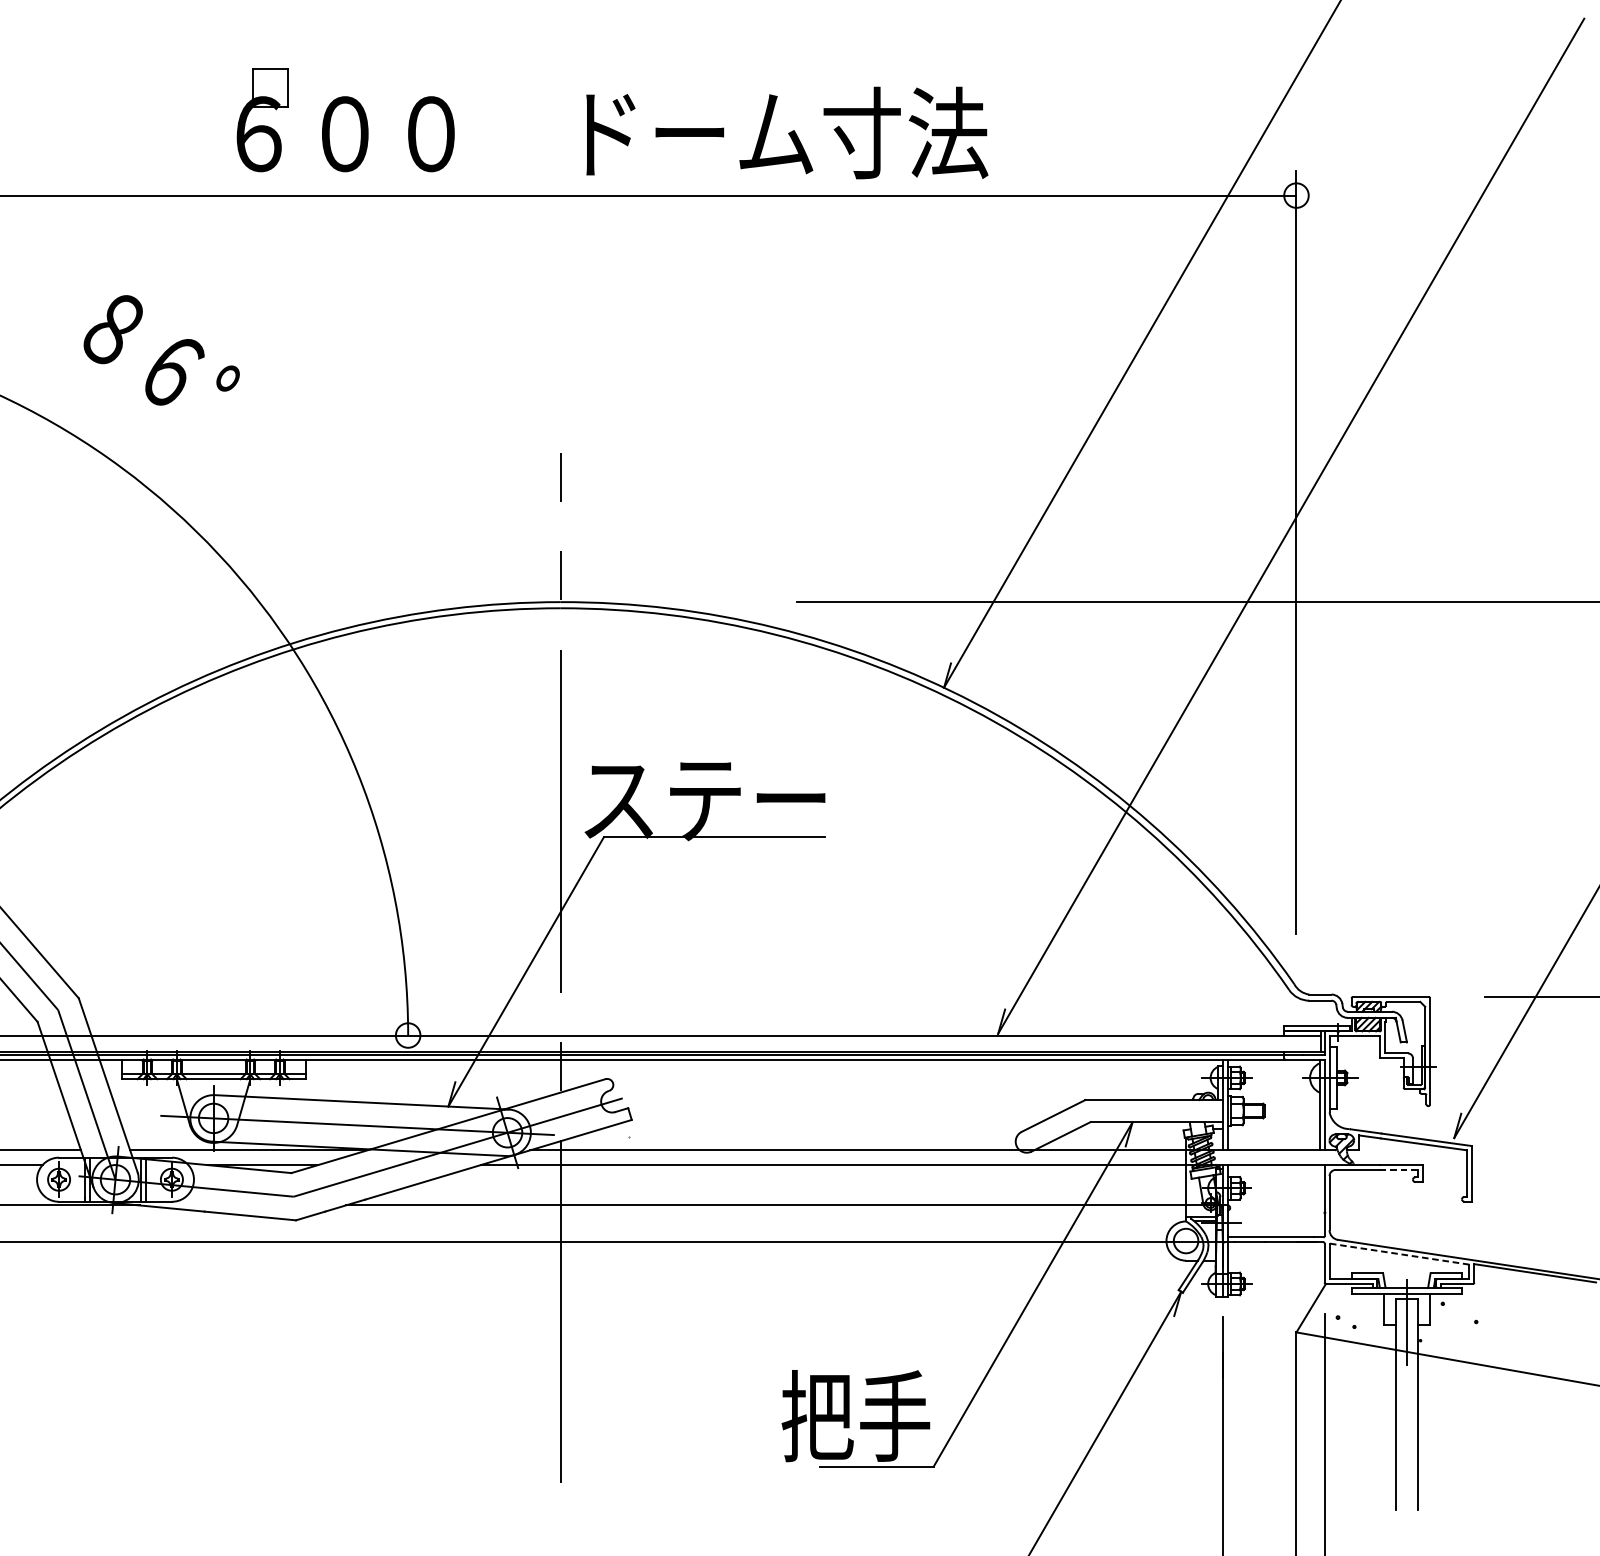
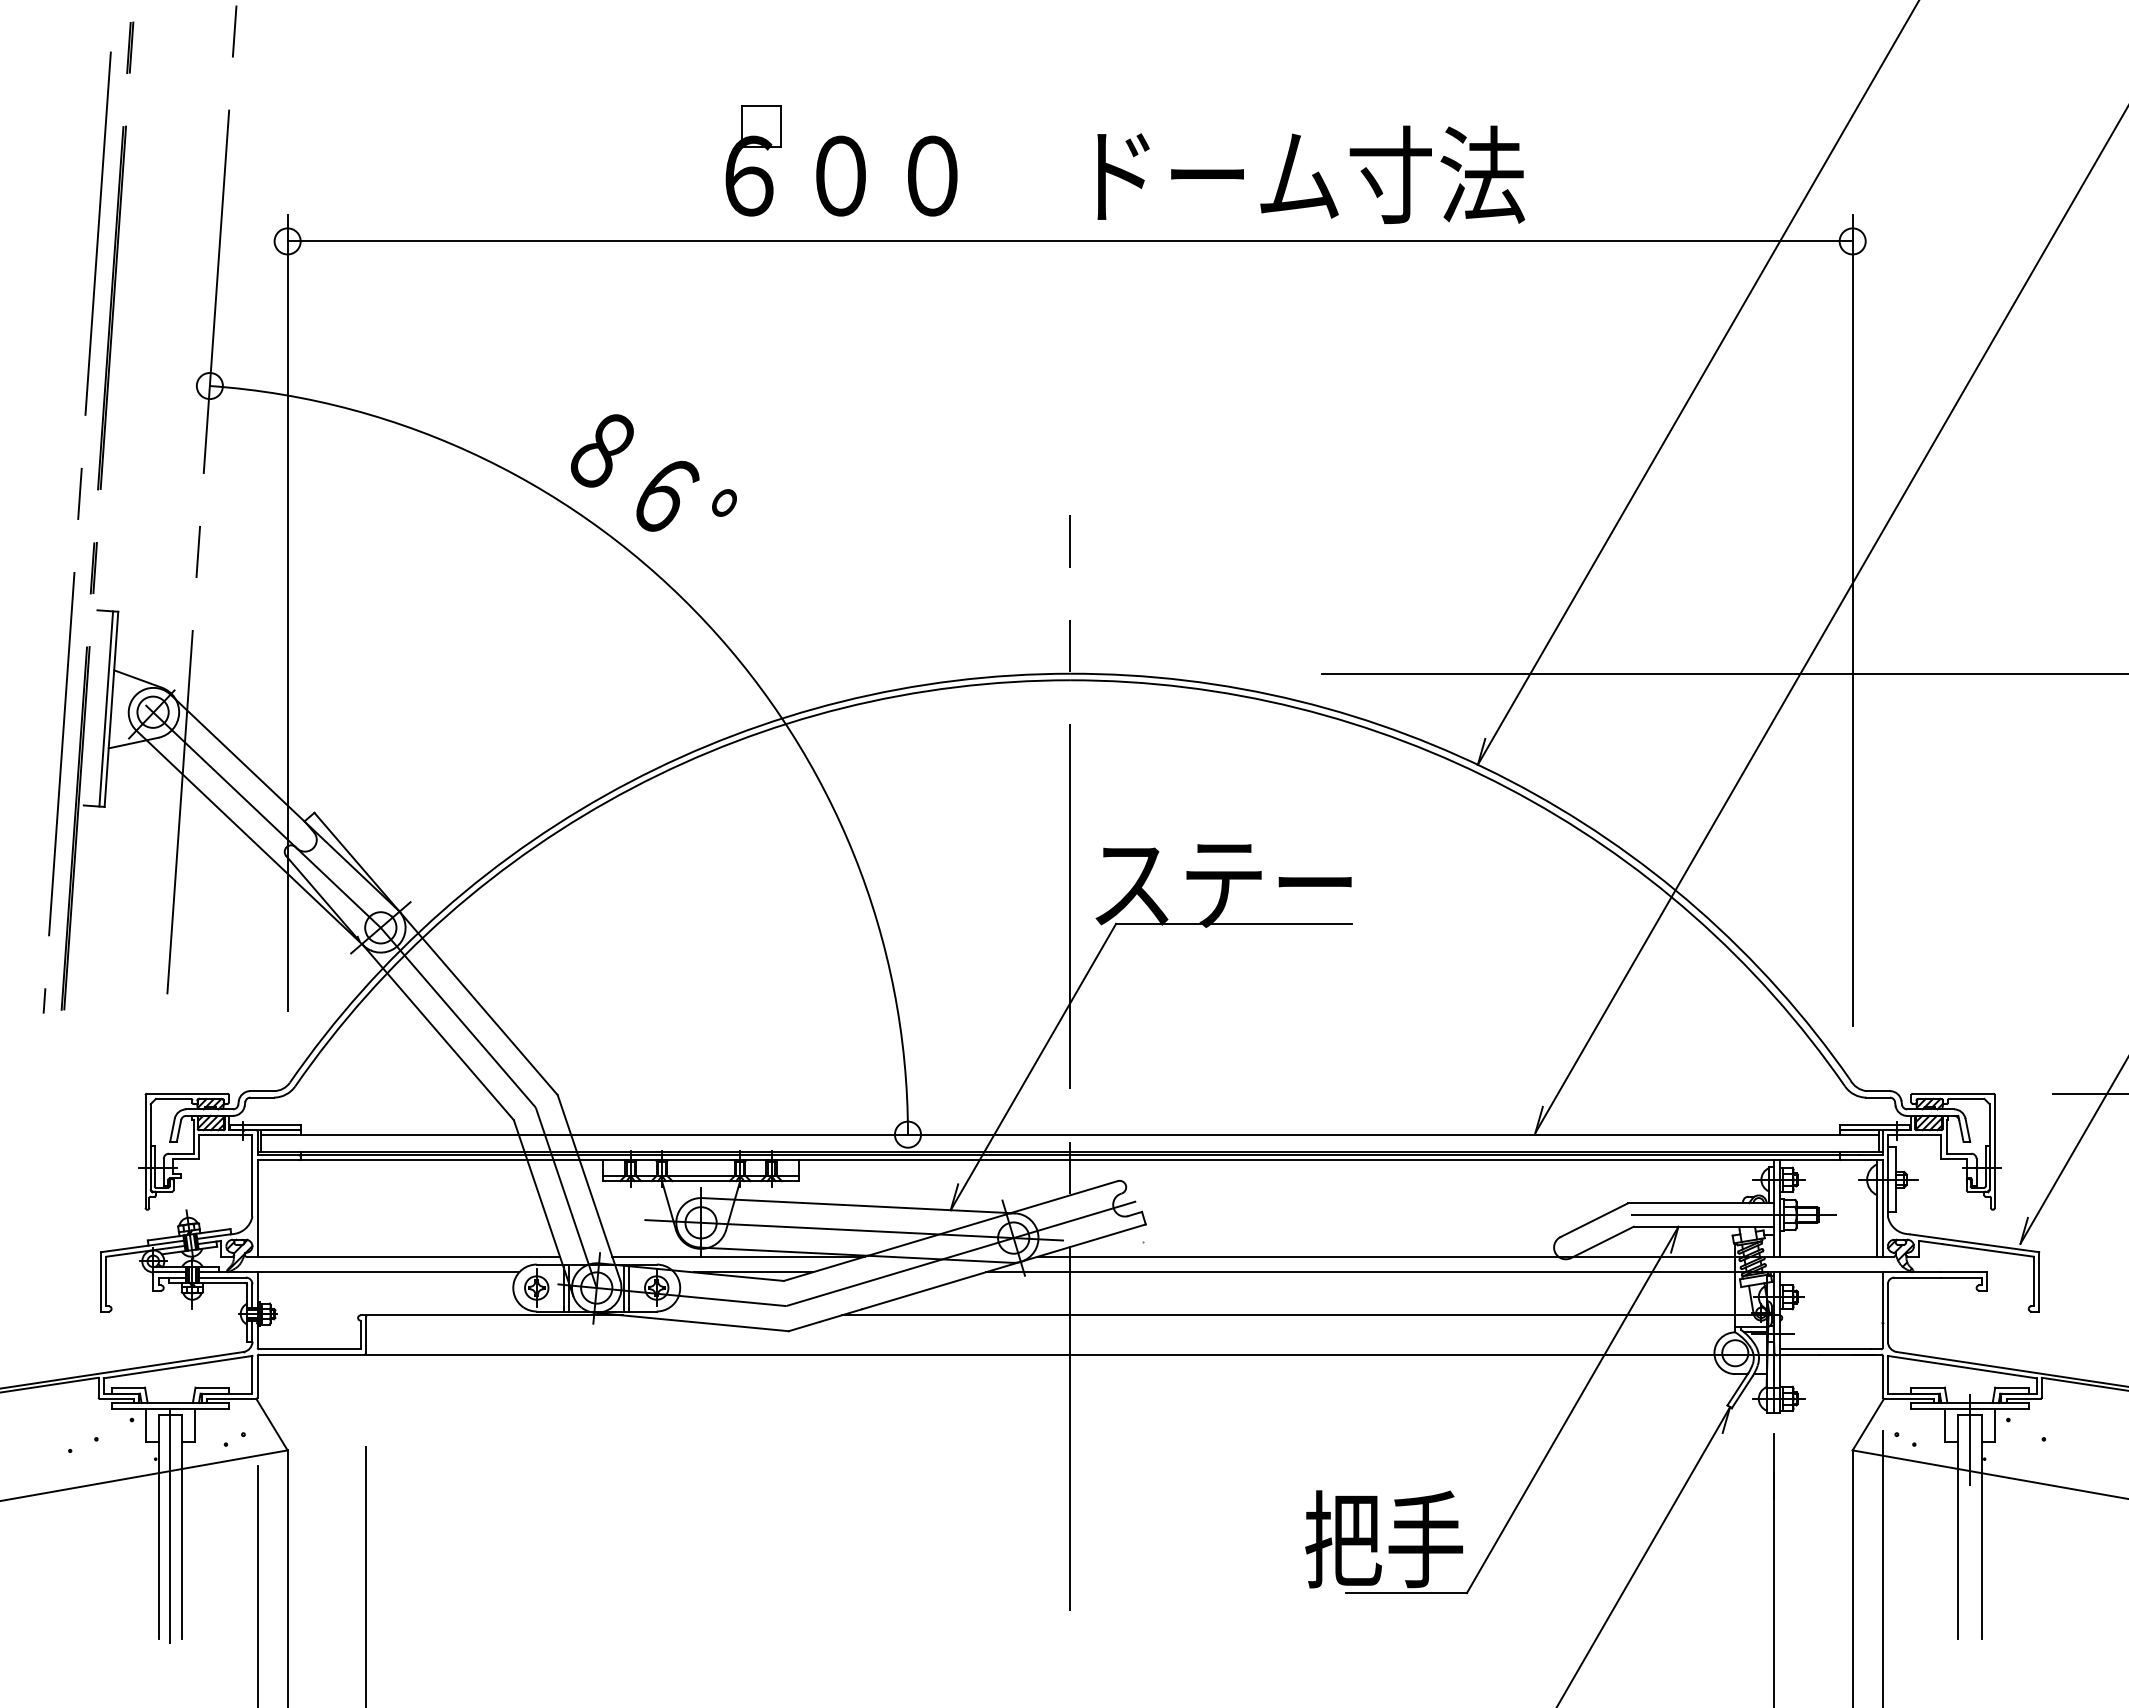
text: (161, 349) -> (653, 472), moved
line: (1184, 1111) -> (1733, 1215), added
line: (1399, 1169) -> (1962, 1277), dashed -> solid
line: (1398, 1254) -> (1961, 1367), dashed -> solid

